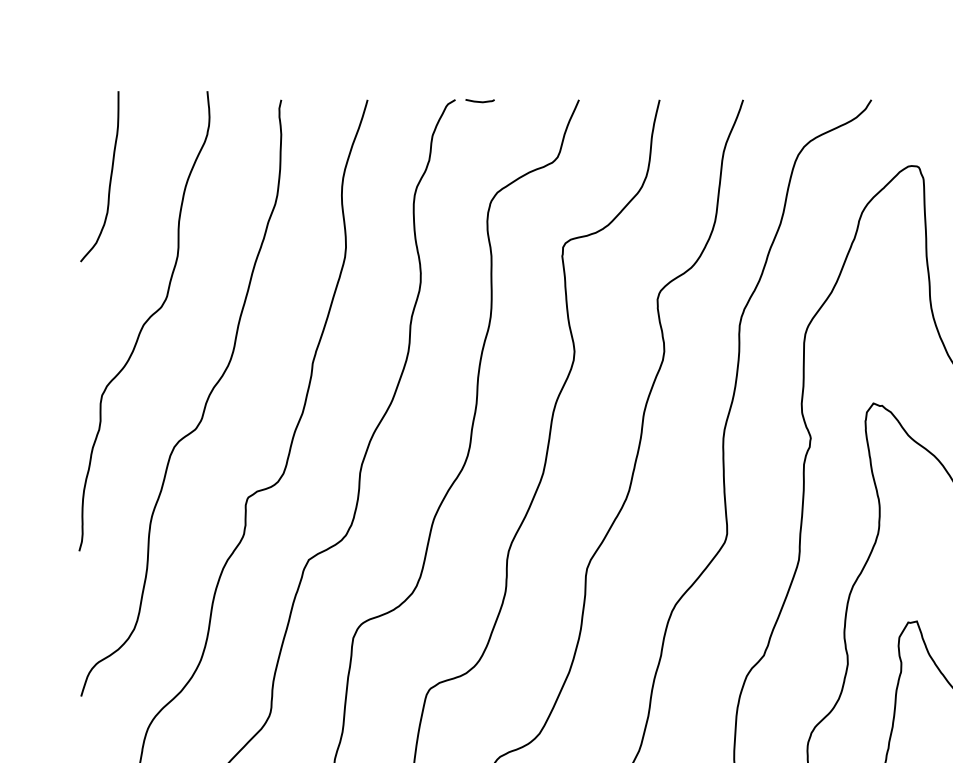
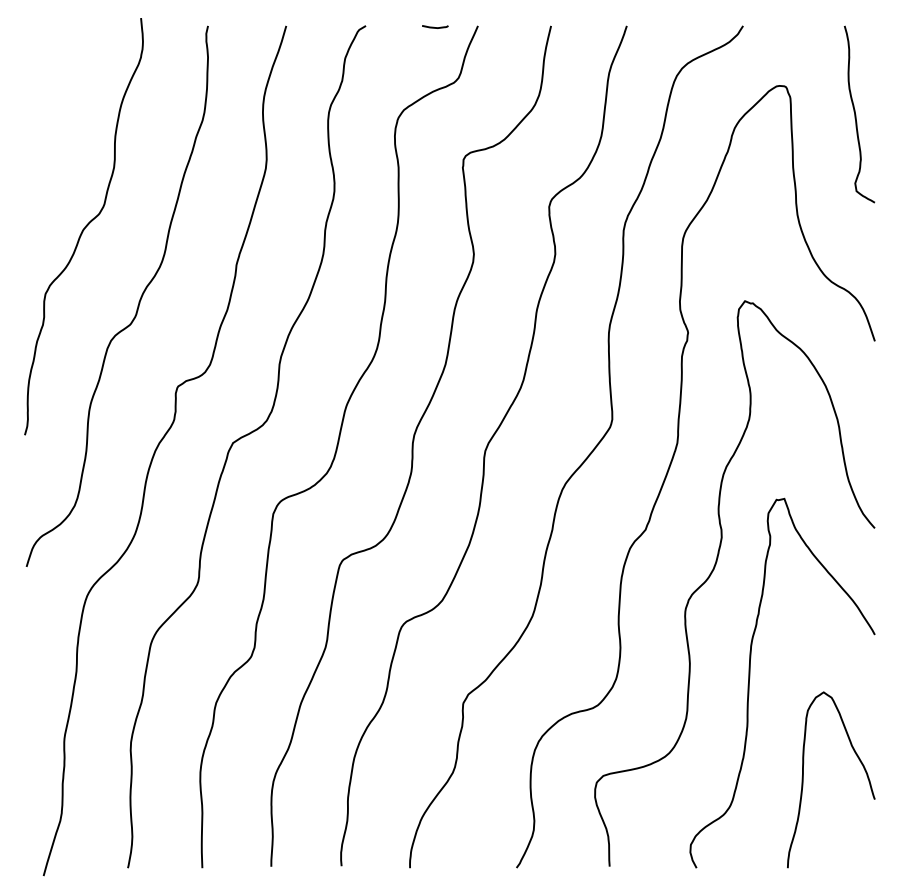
curve: (480, 101) -> (435, 27), moved
curve: (109, 176) -> (52, 95), removed

